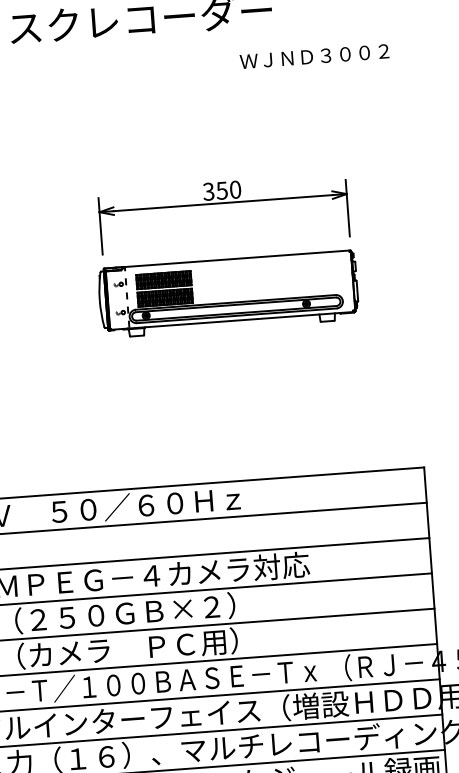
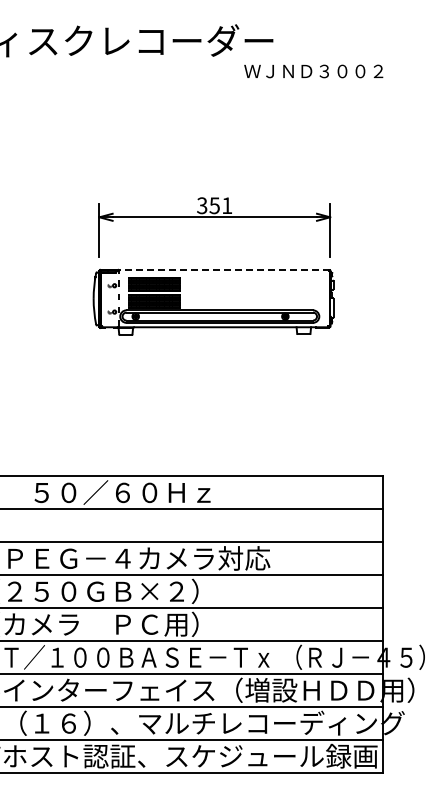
text: (314, 56) -> (313, 71), moved
text: (235, 189) -> (227, 205), 350 -> 351
line: (235, 258) -> (222, 269), solid -> dashed

